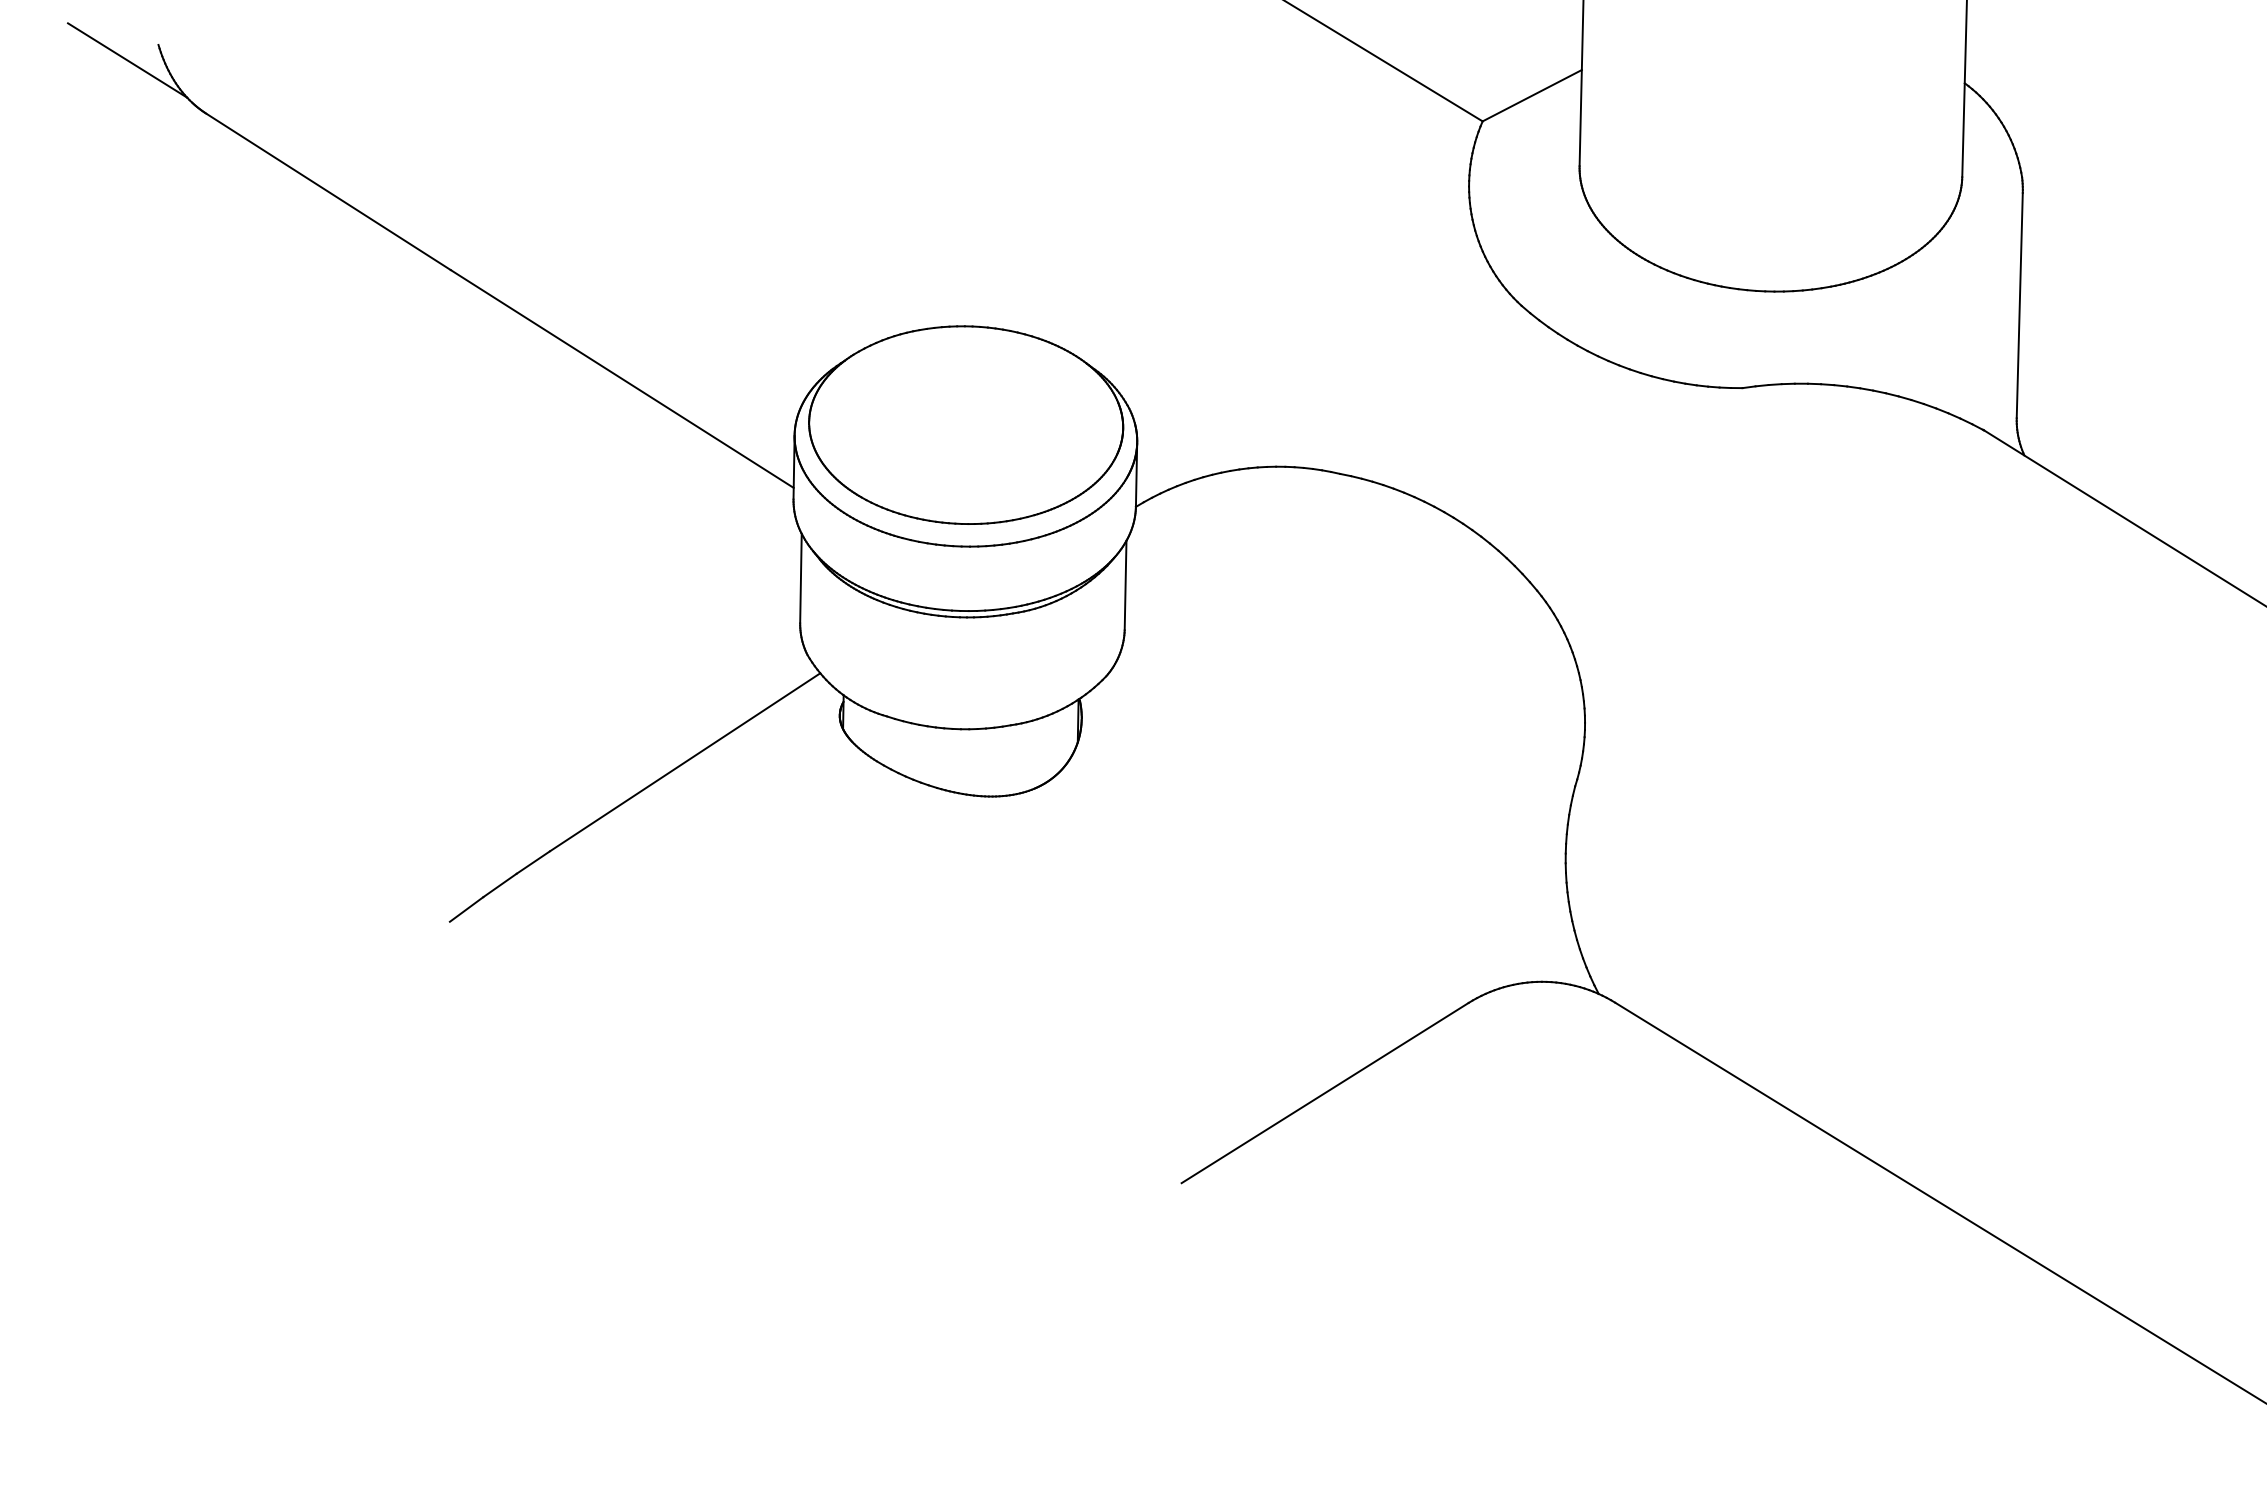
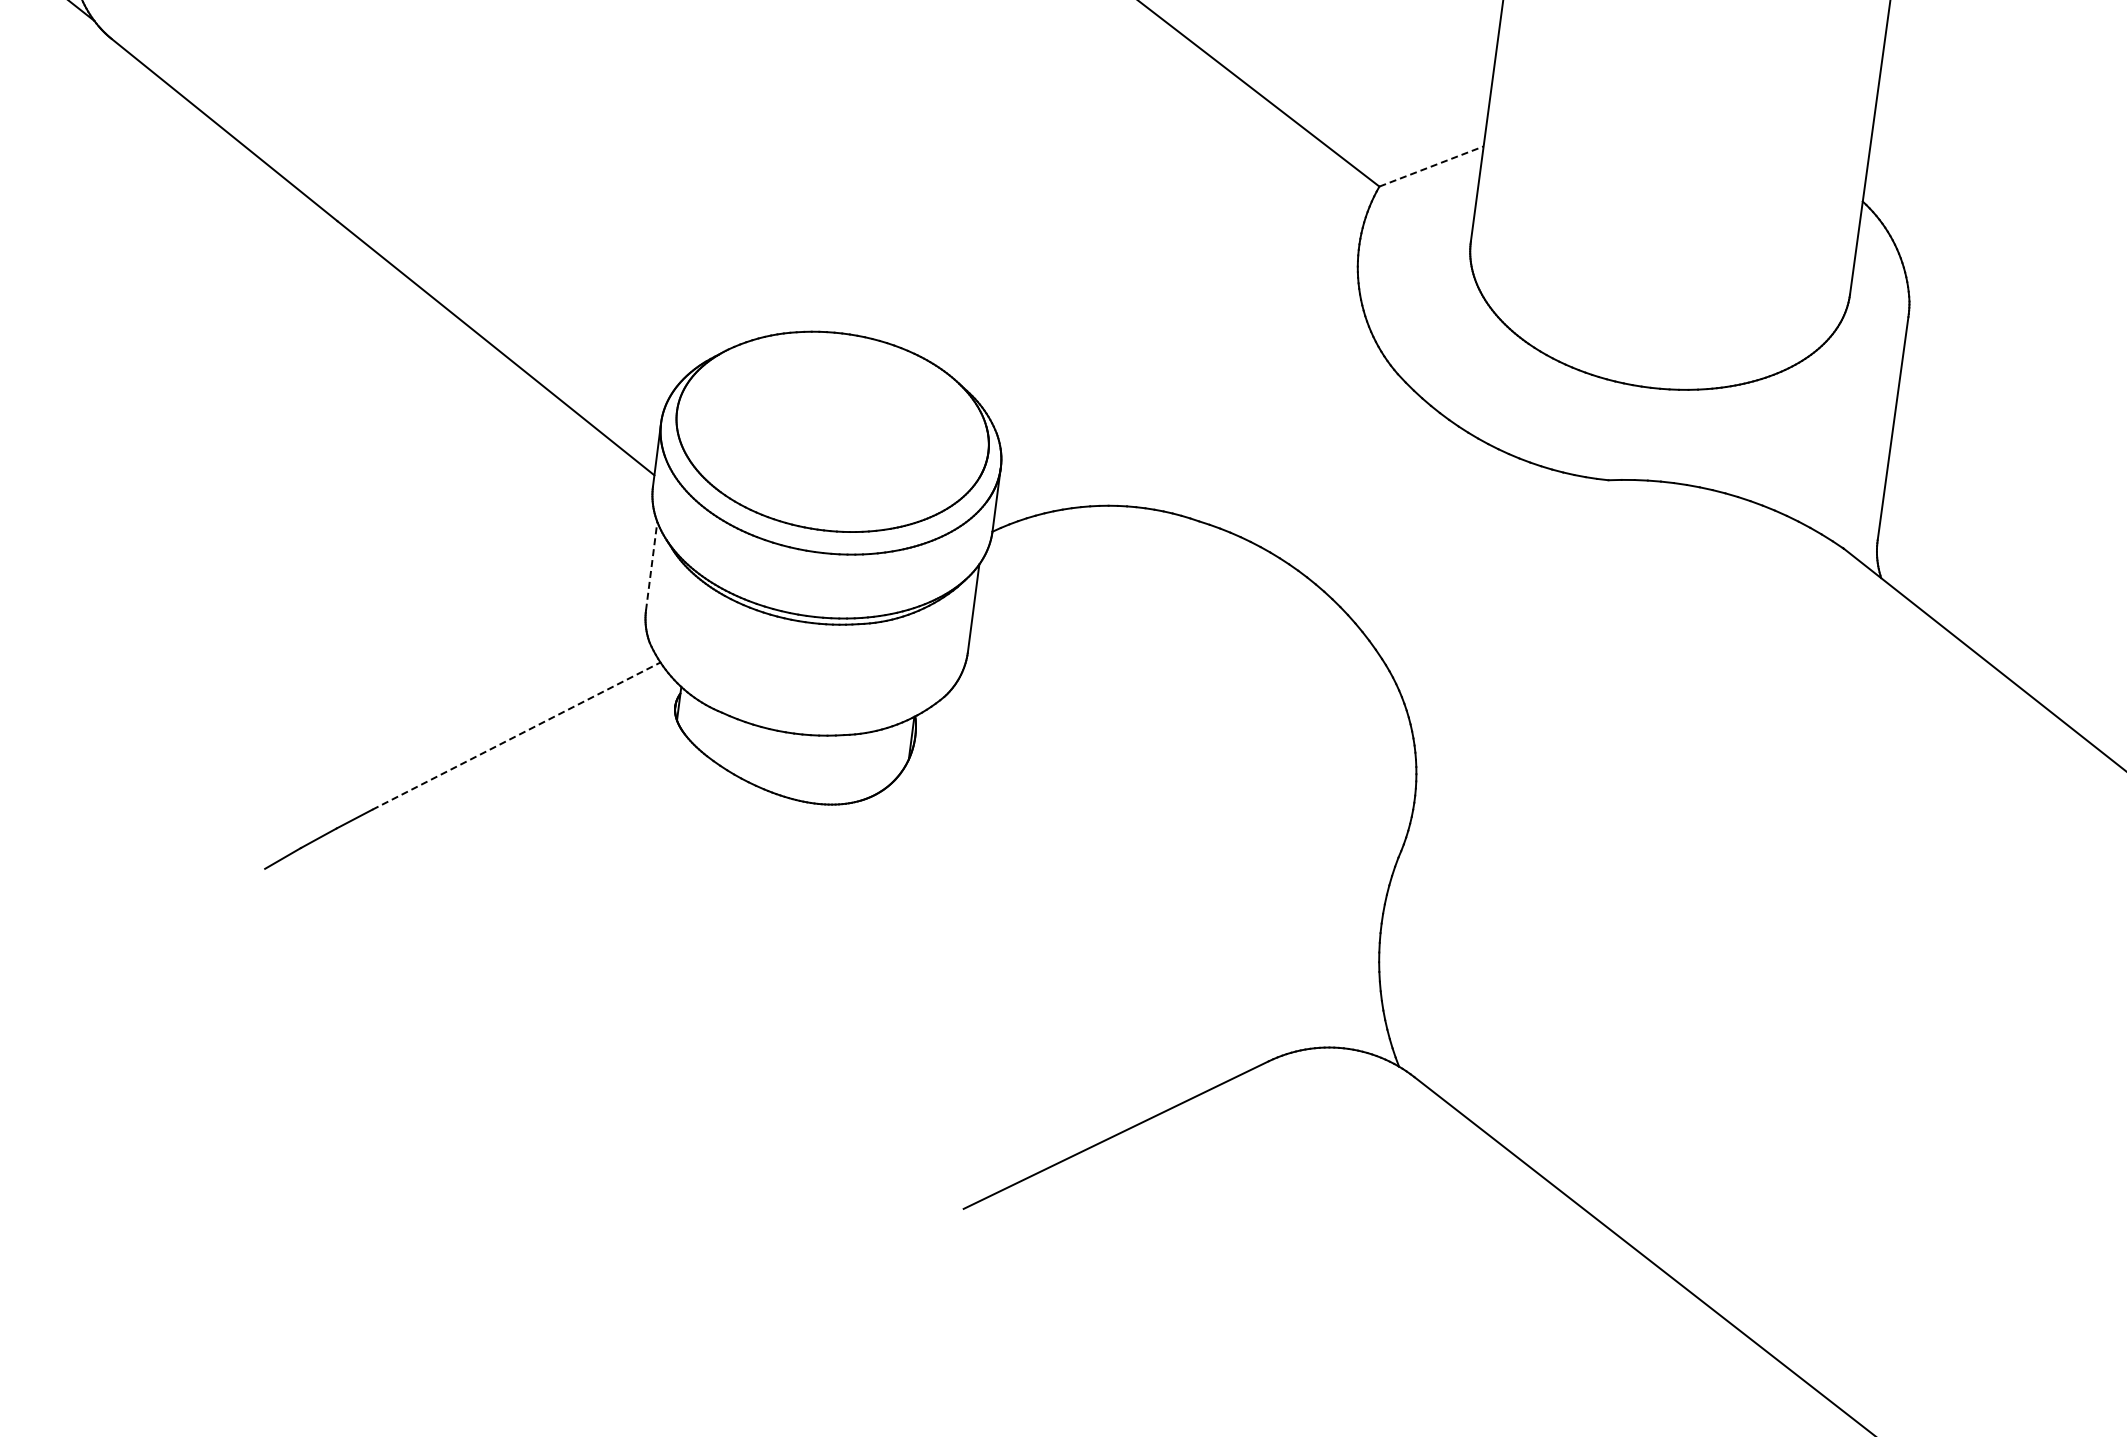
line: (1532, 95) -> (1431, 166), solid -> dashed
line: (800, 578) -> (651, 566), solid -> dashed
line: (685, 762) -> (516, 736), solid -> dashed

